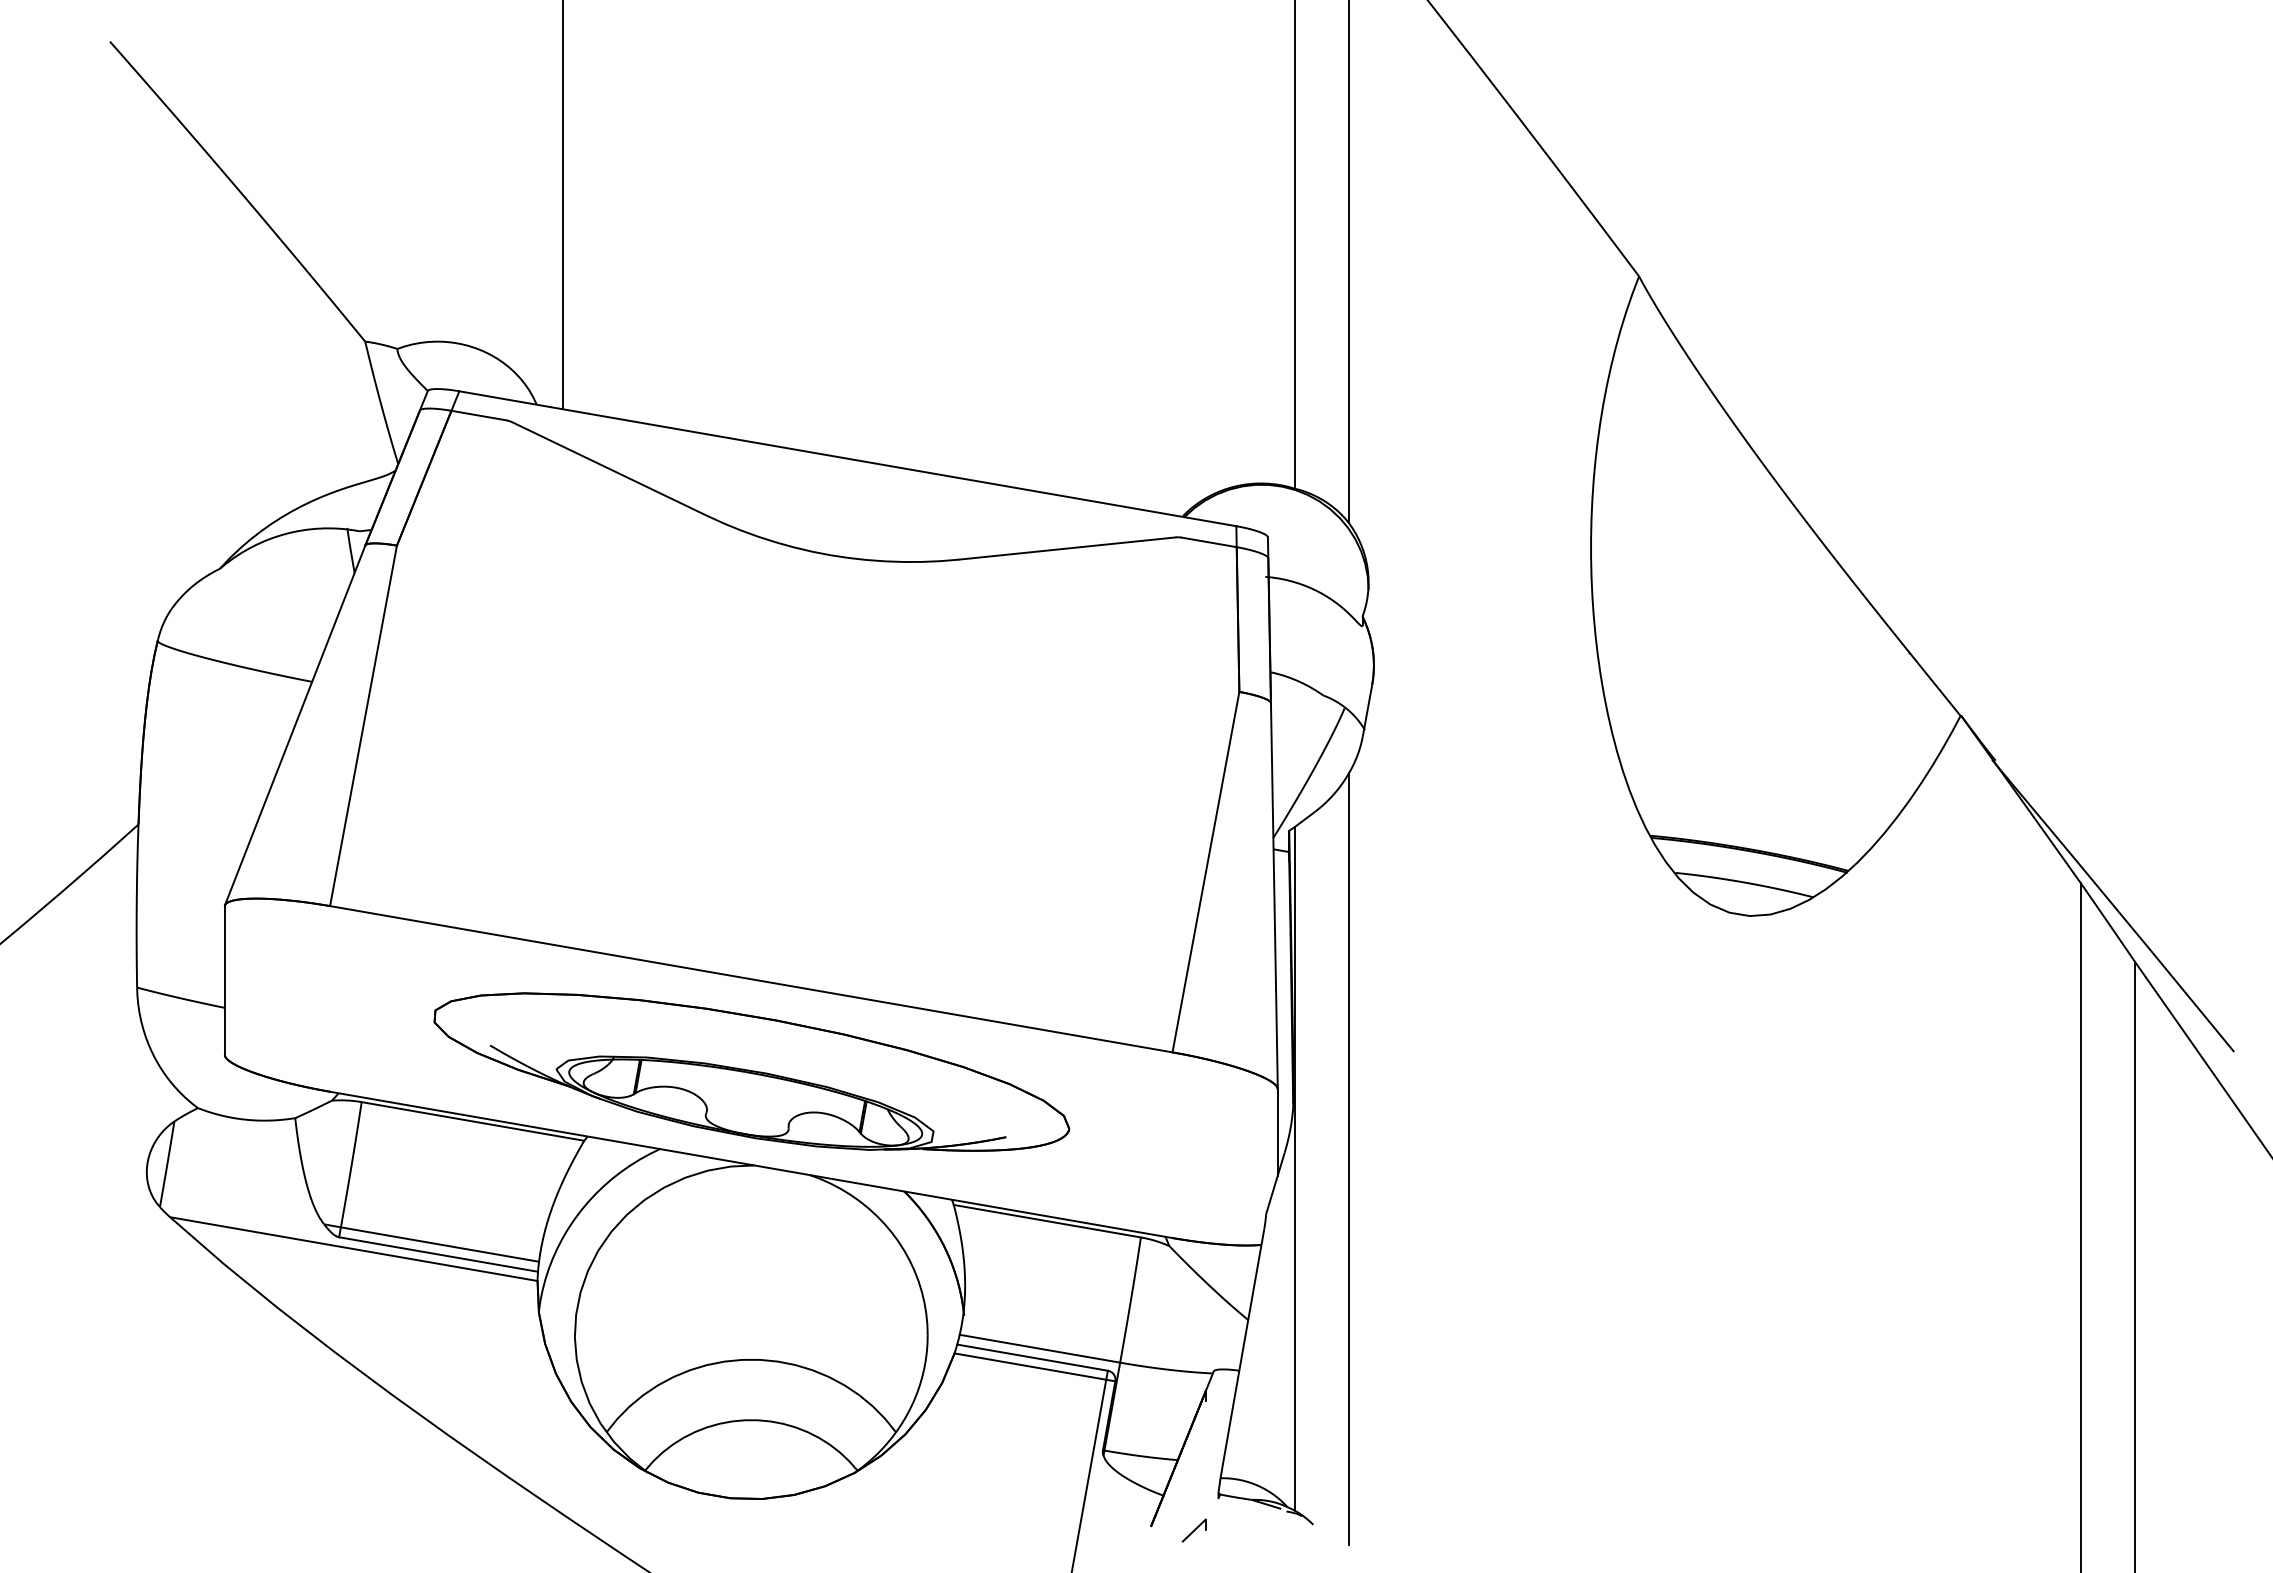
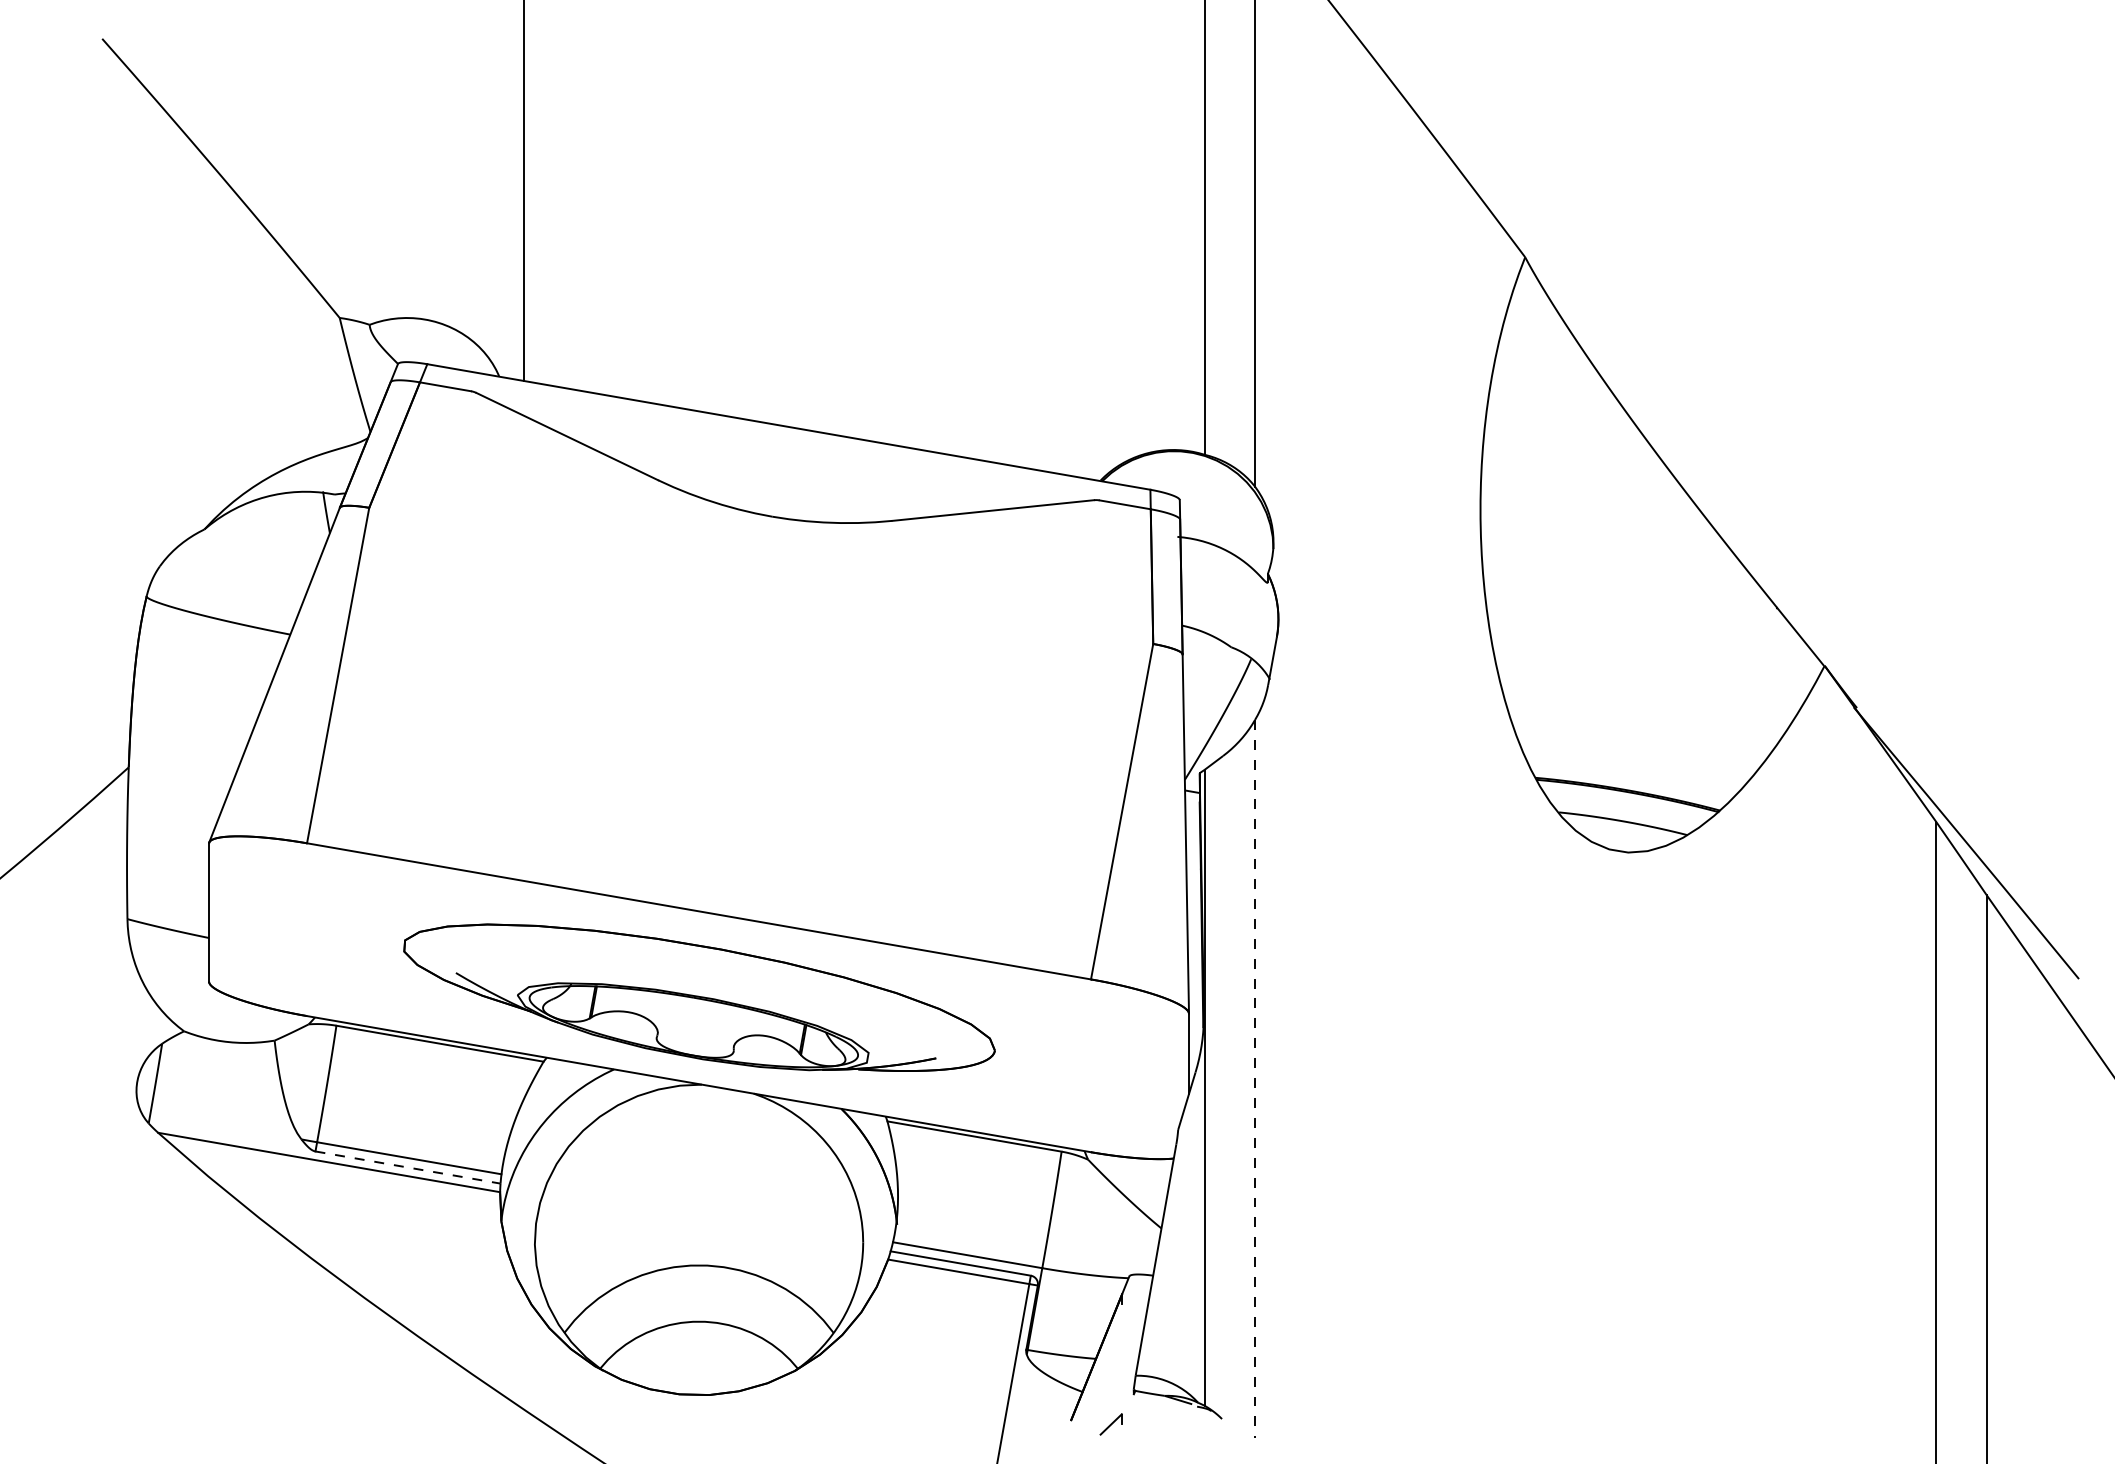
line: (1348, 1159) -> (1254, 1079), solid -> dashed
line: (438, 1254) -> (407, 1167), solid -> dashed

